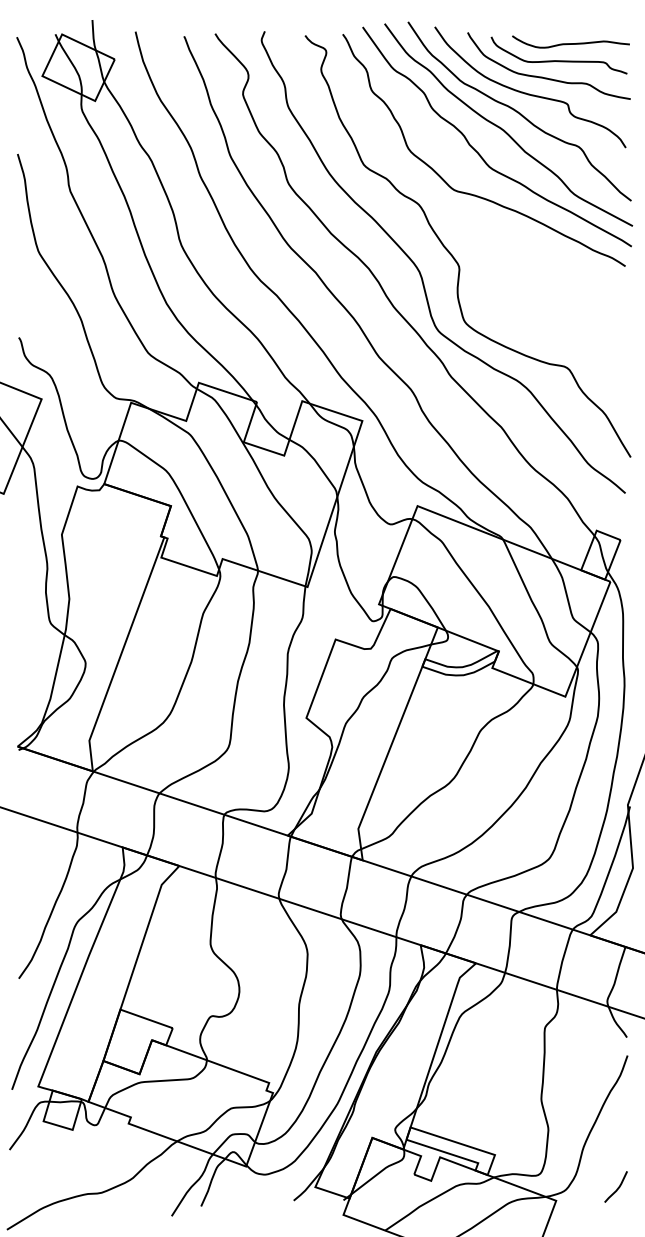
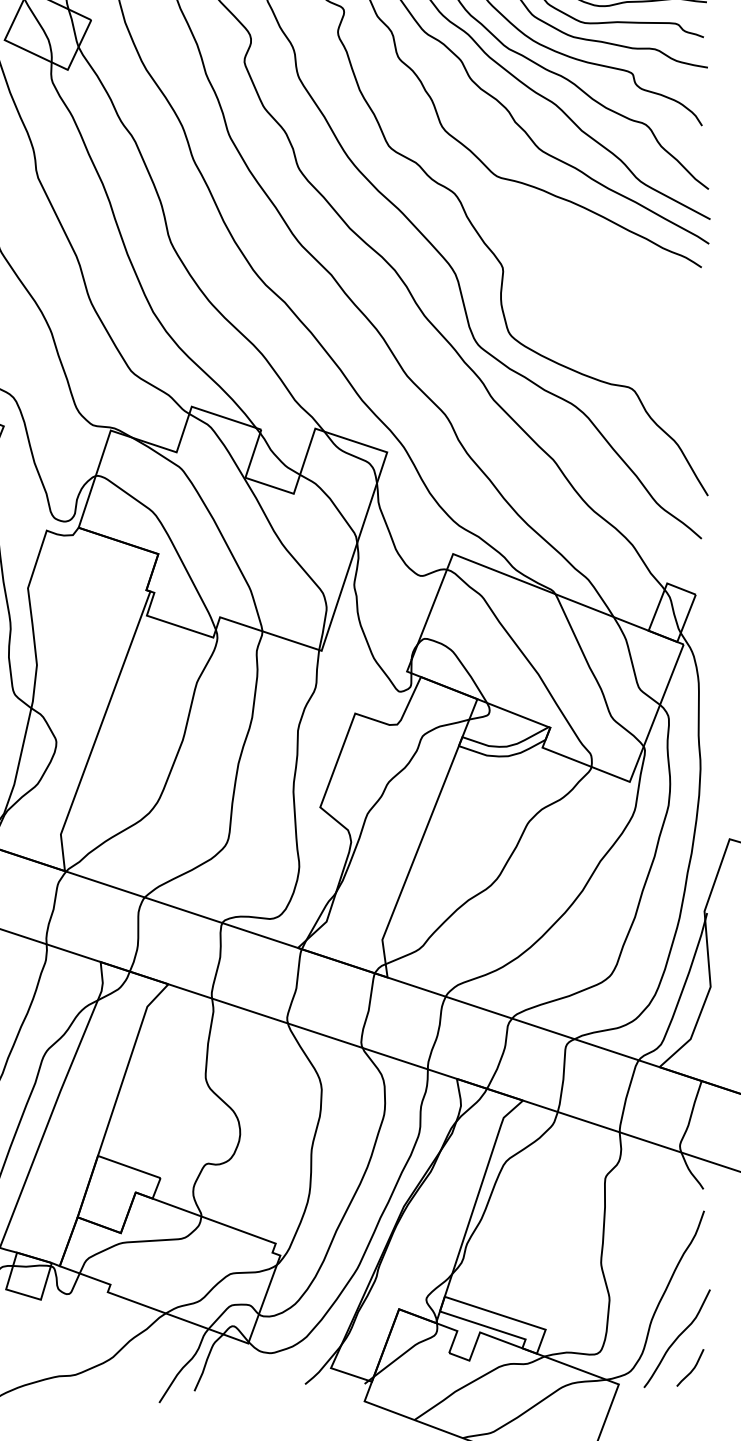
curve: (604, 1162) -> (676, 1338), added

